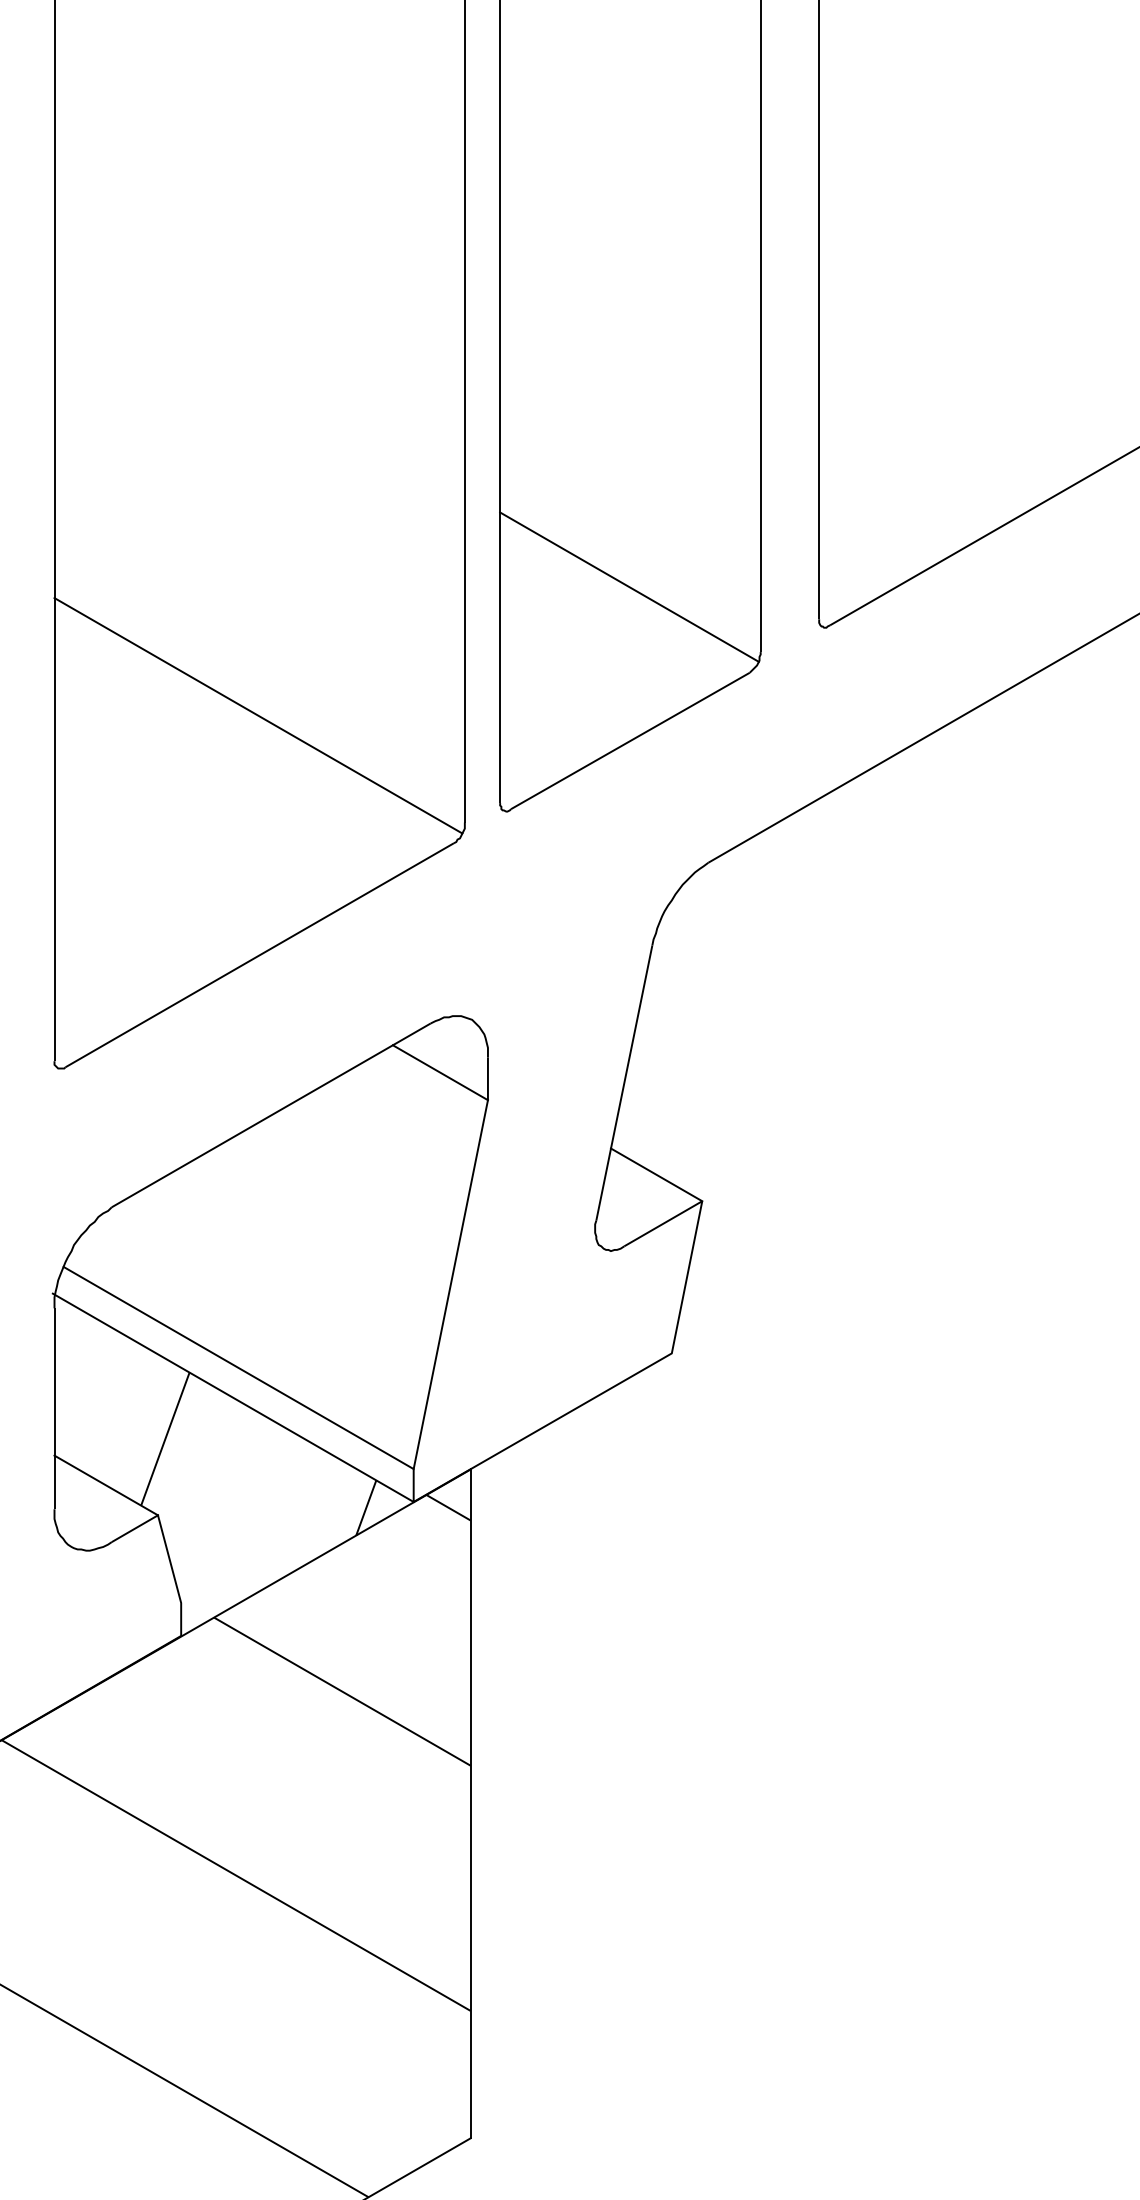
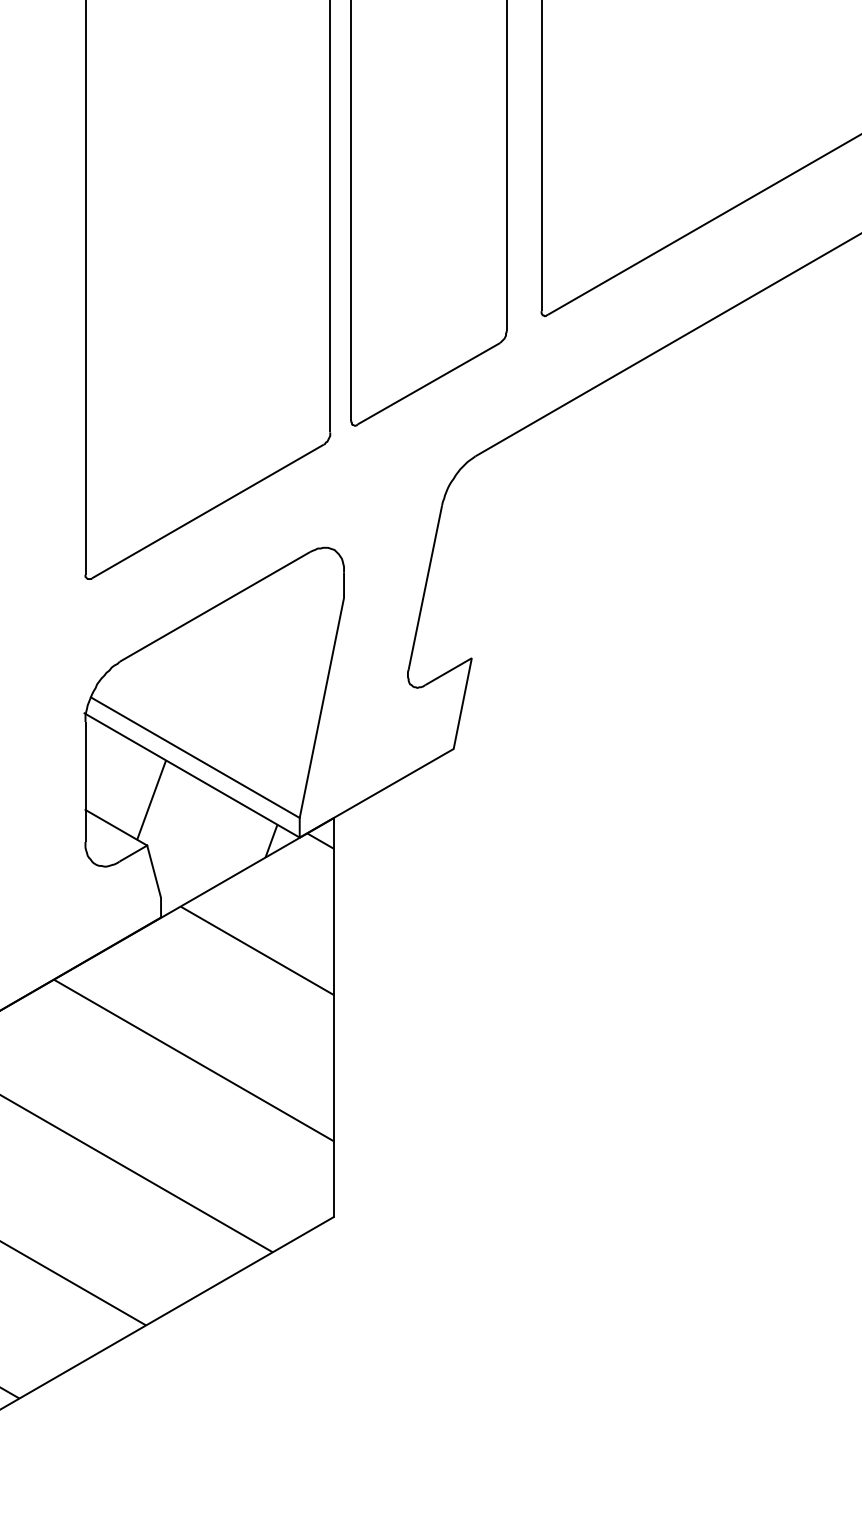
line: (629, 586) -> (428, 291), removed
line: (257, 715) -> (206, 368), removed
line: (440, 1072) -> (315, 581), removed
line: (656, 1174) -> (444, 642), removed

